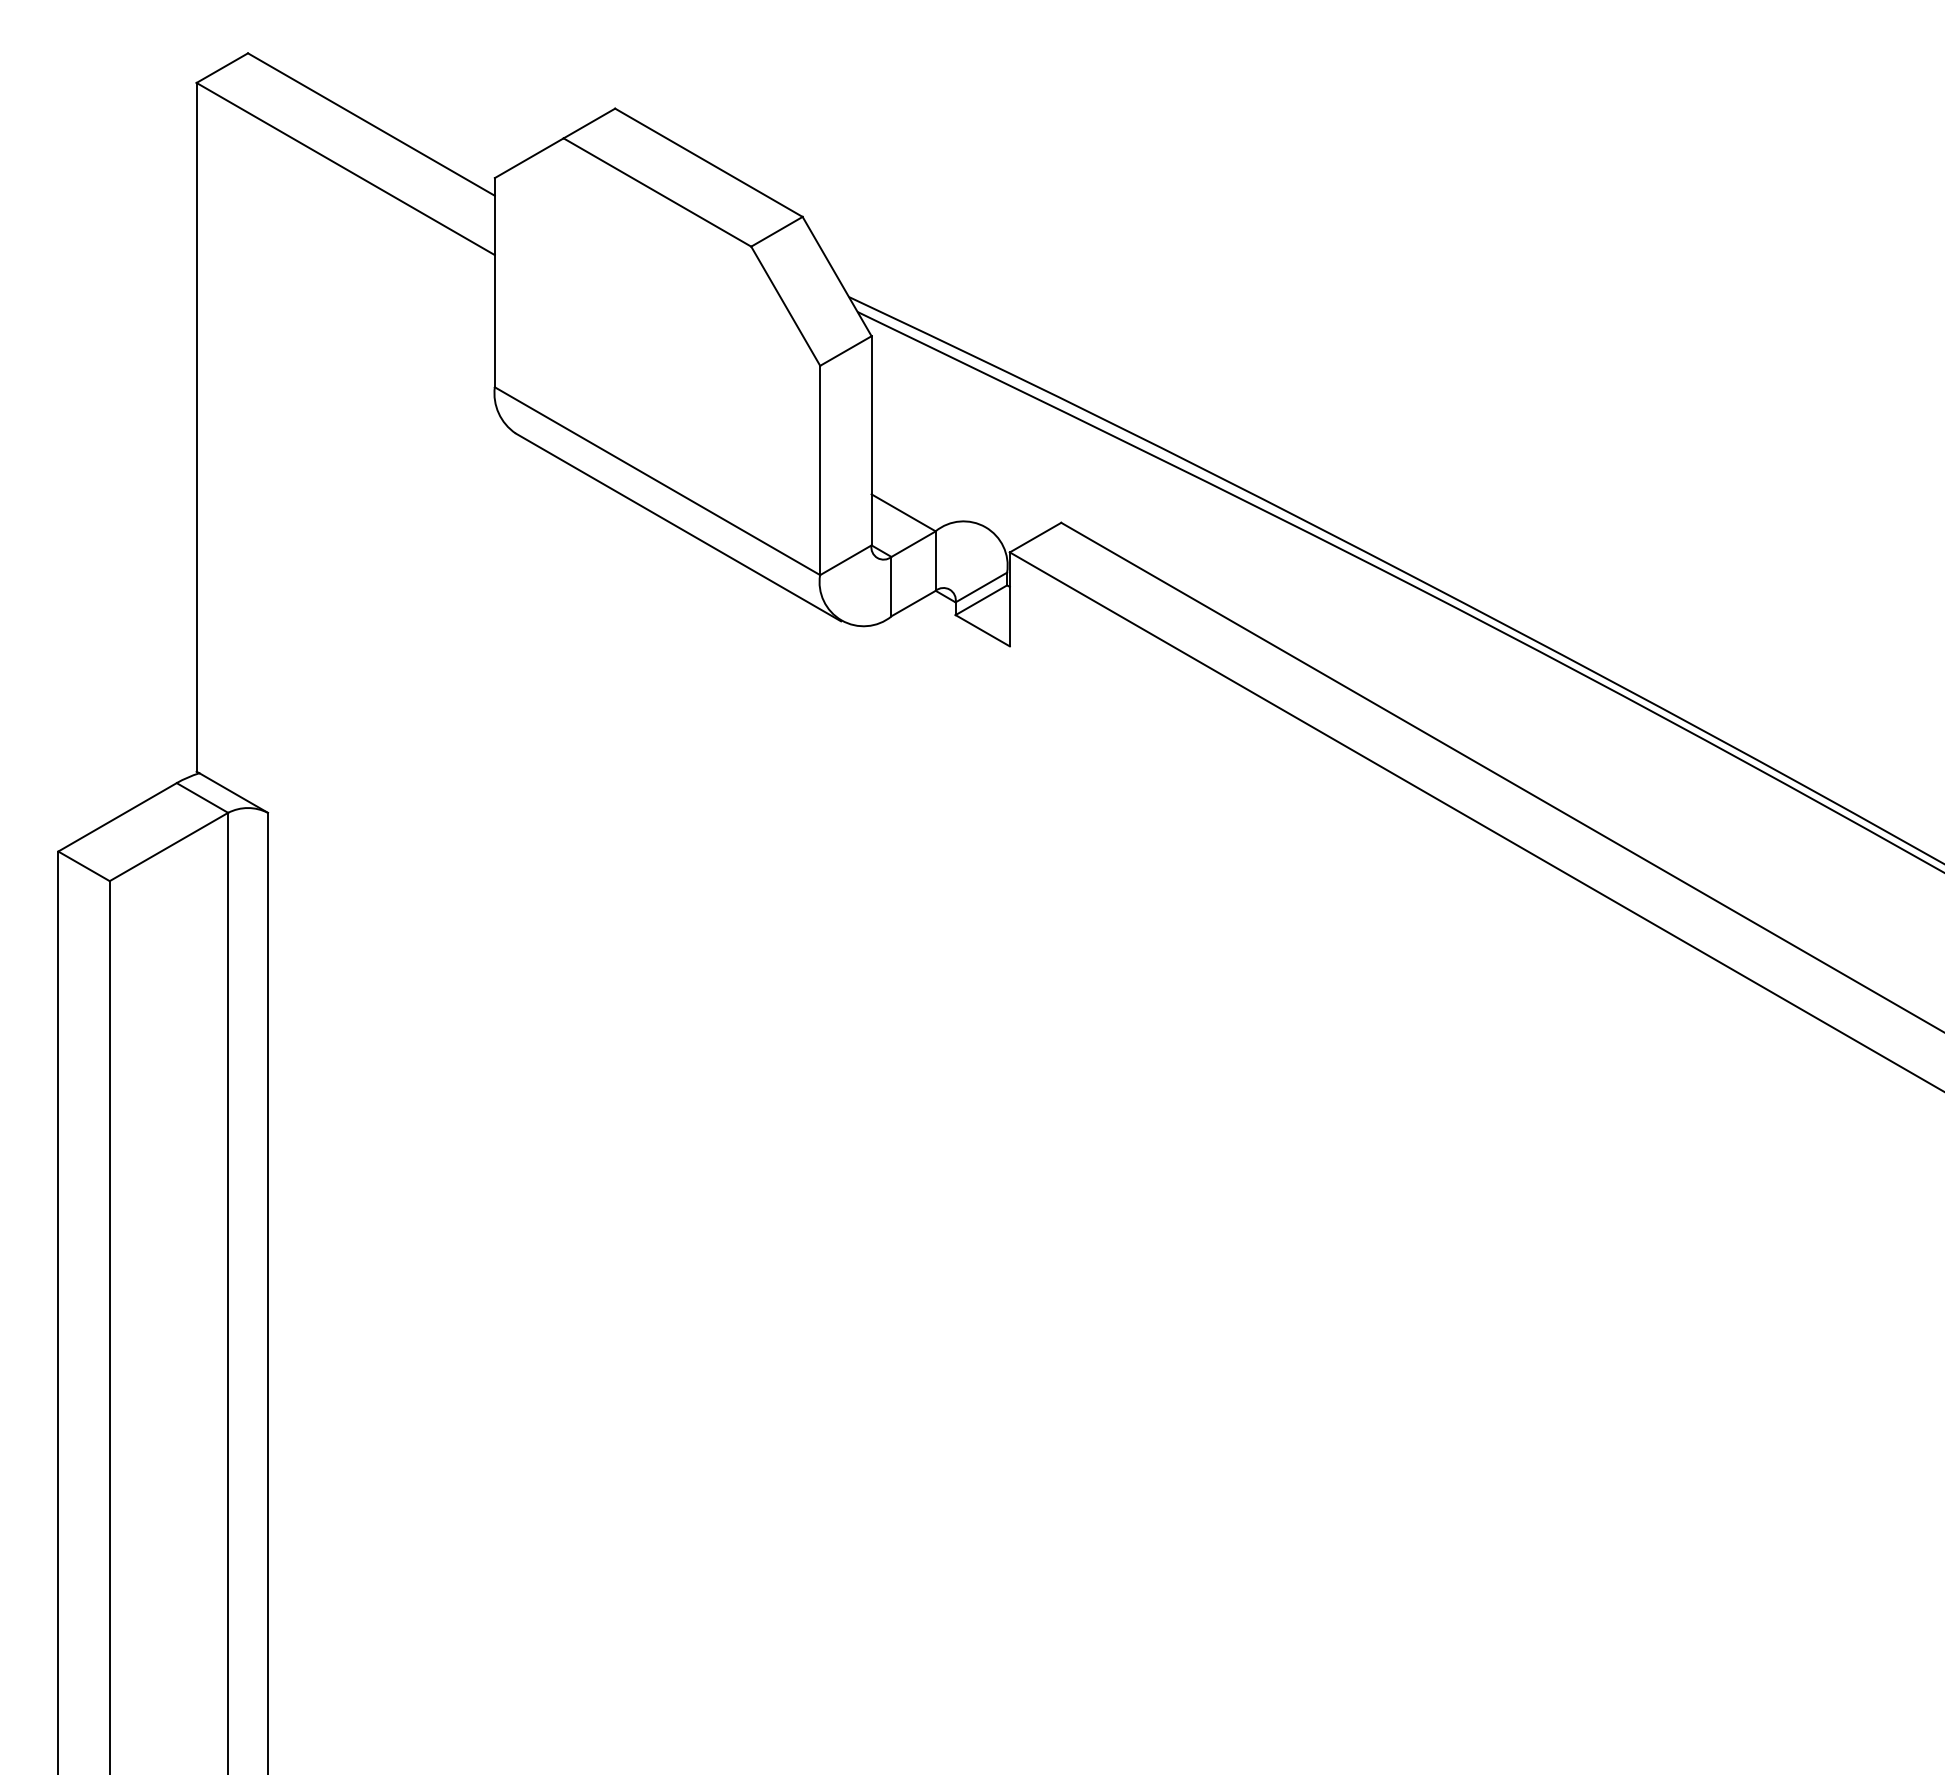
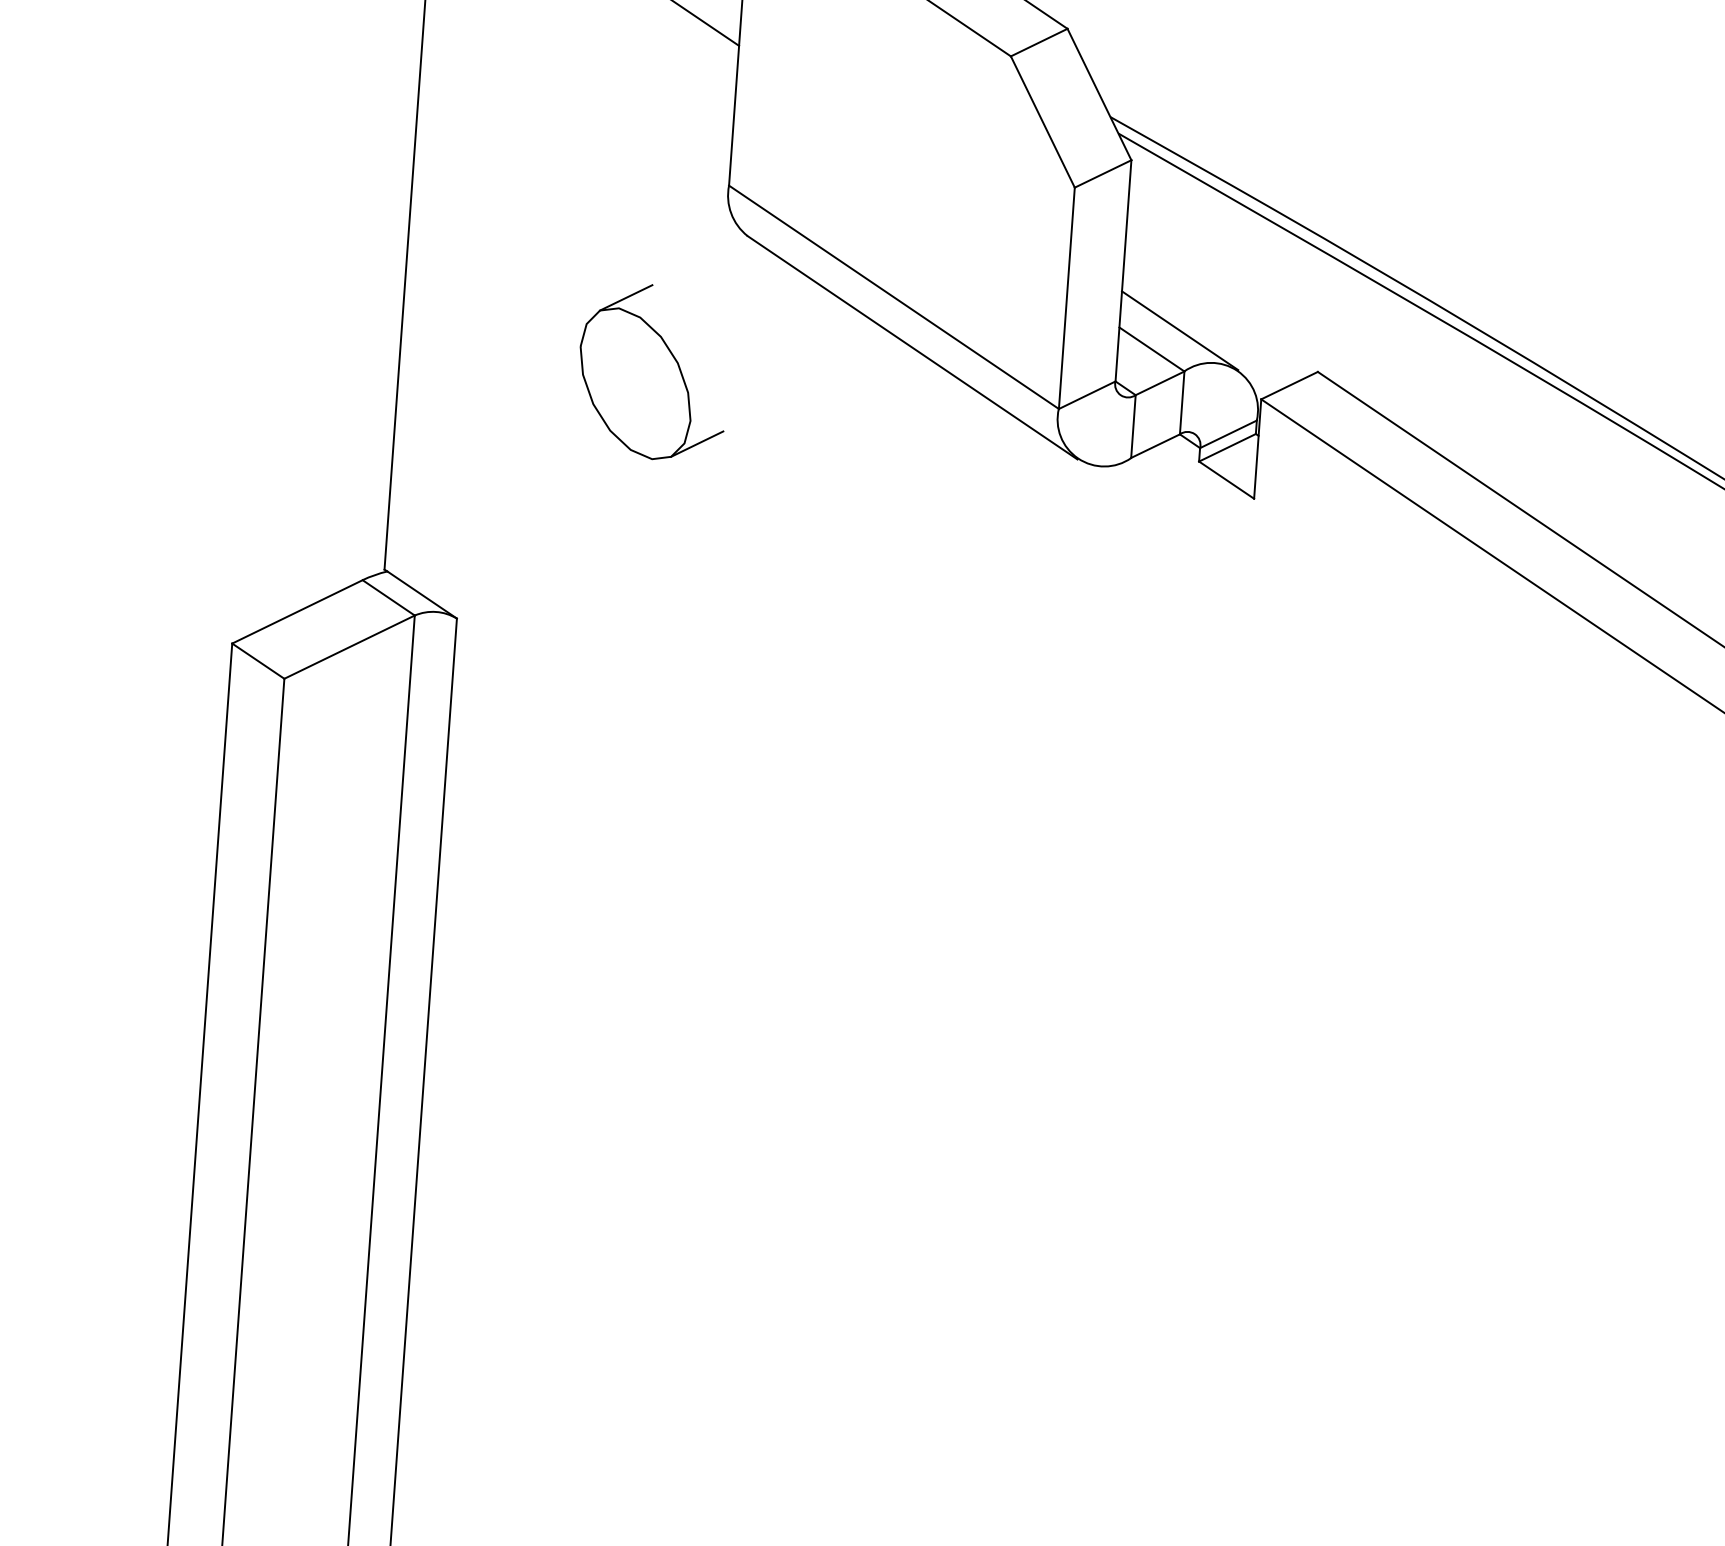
line: (928, 493) -> (1179, 330), added
part: (435, 567) -> (652, 371), added

